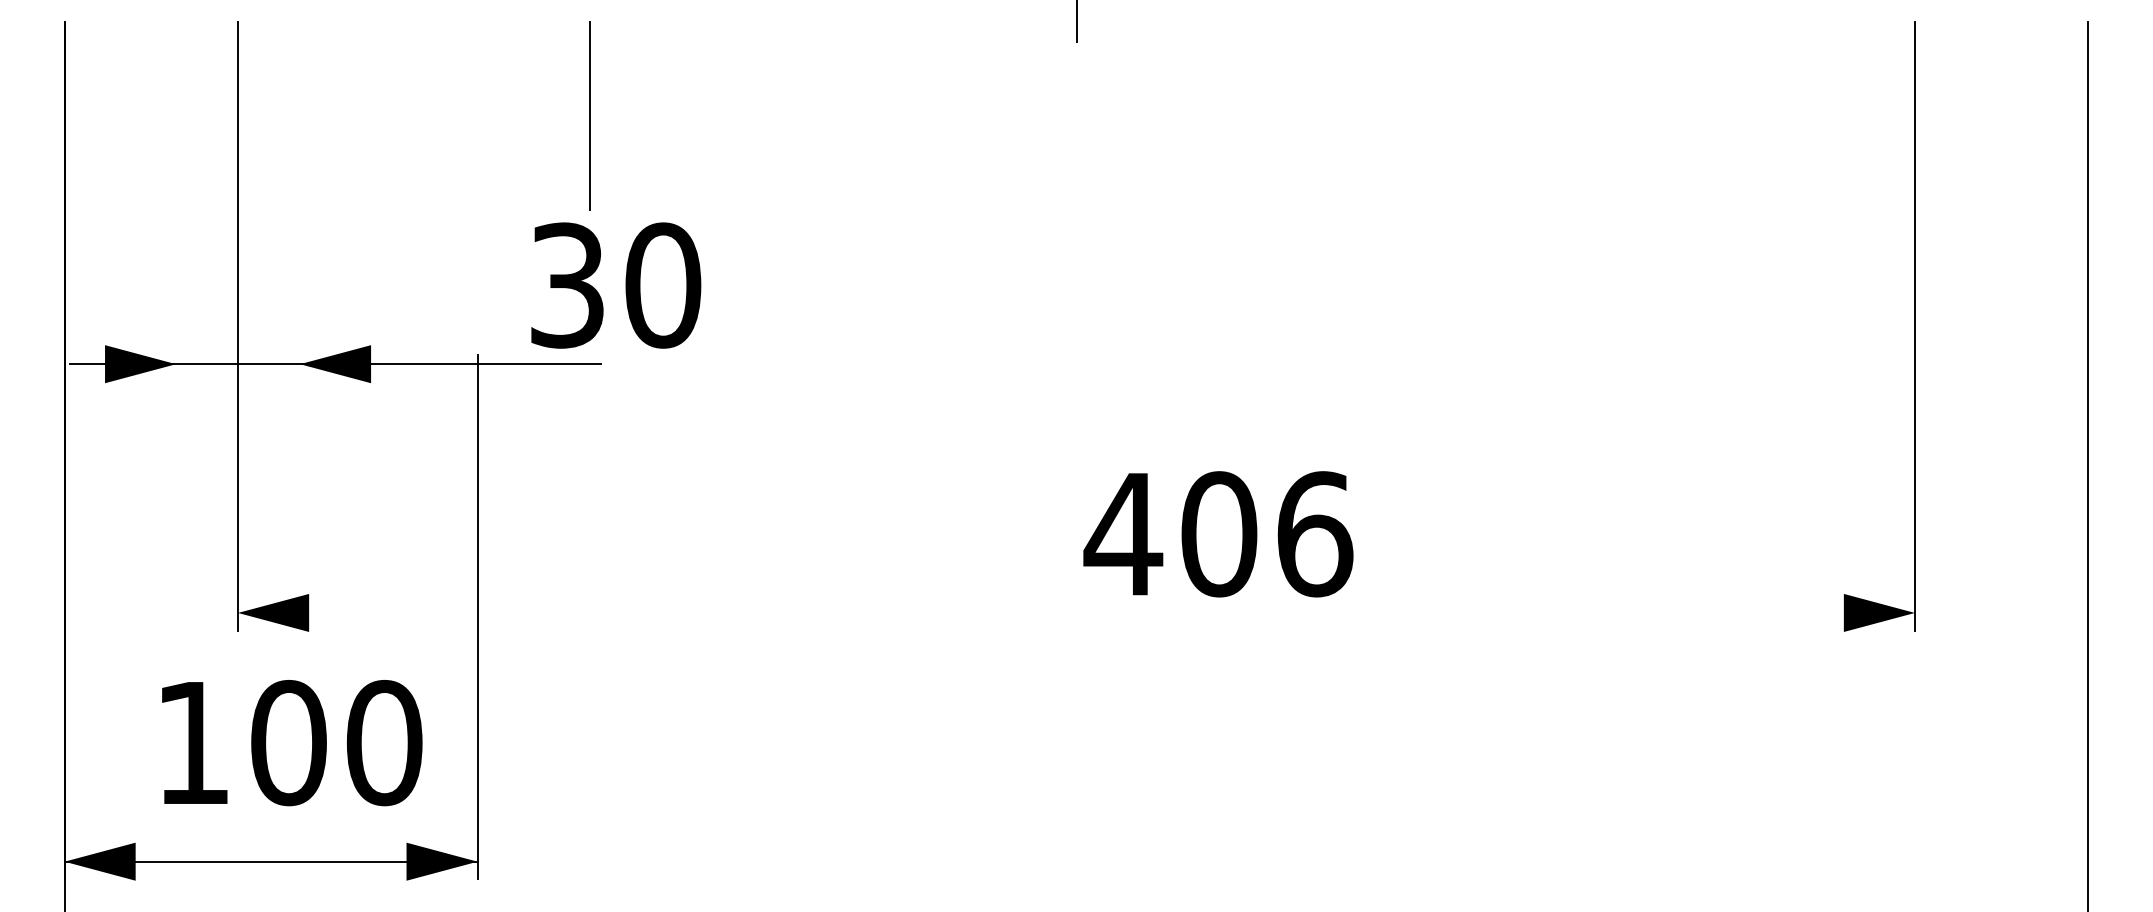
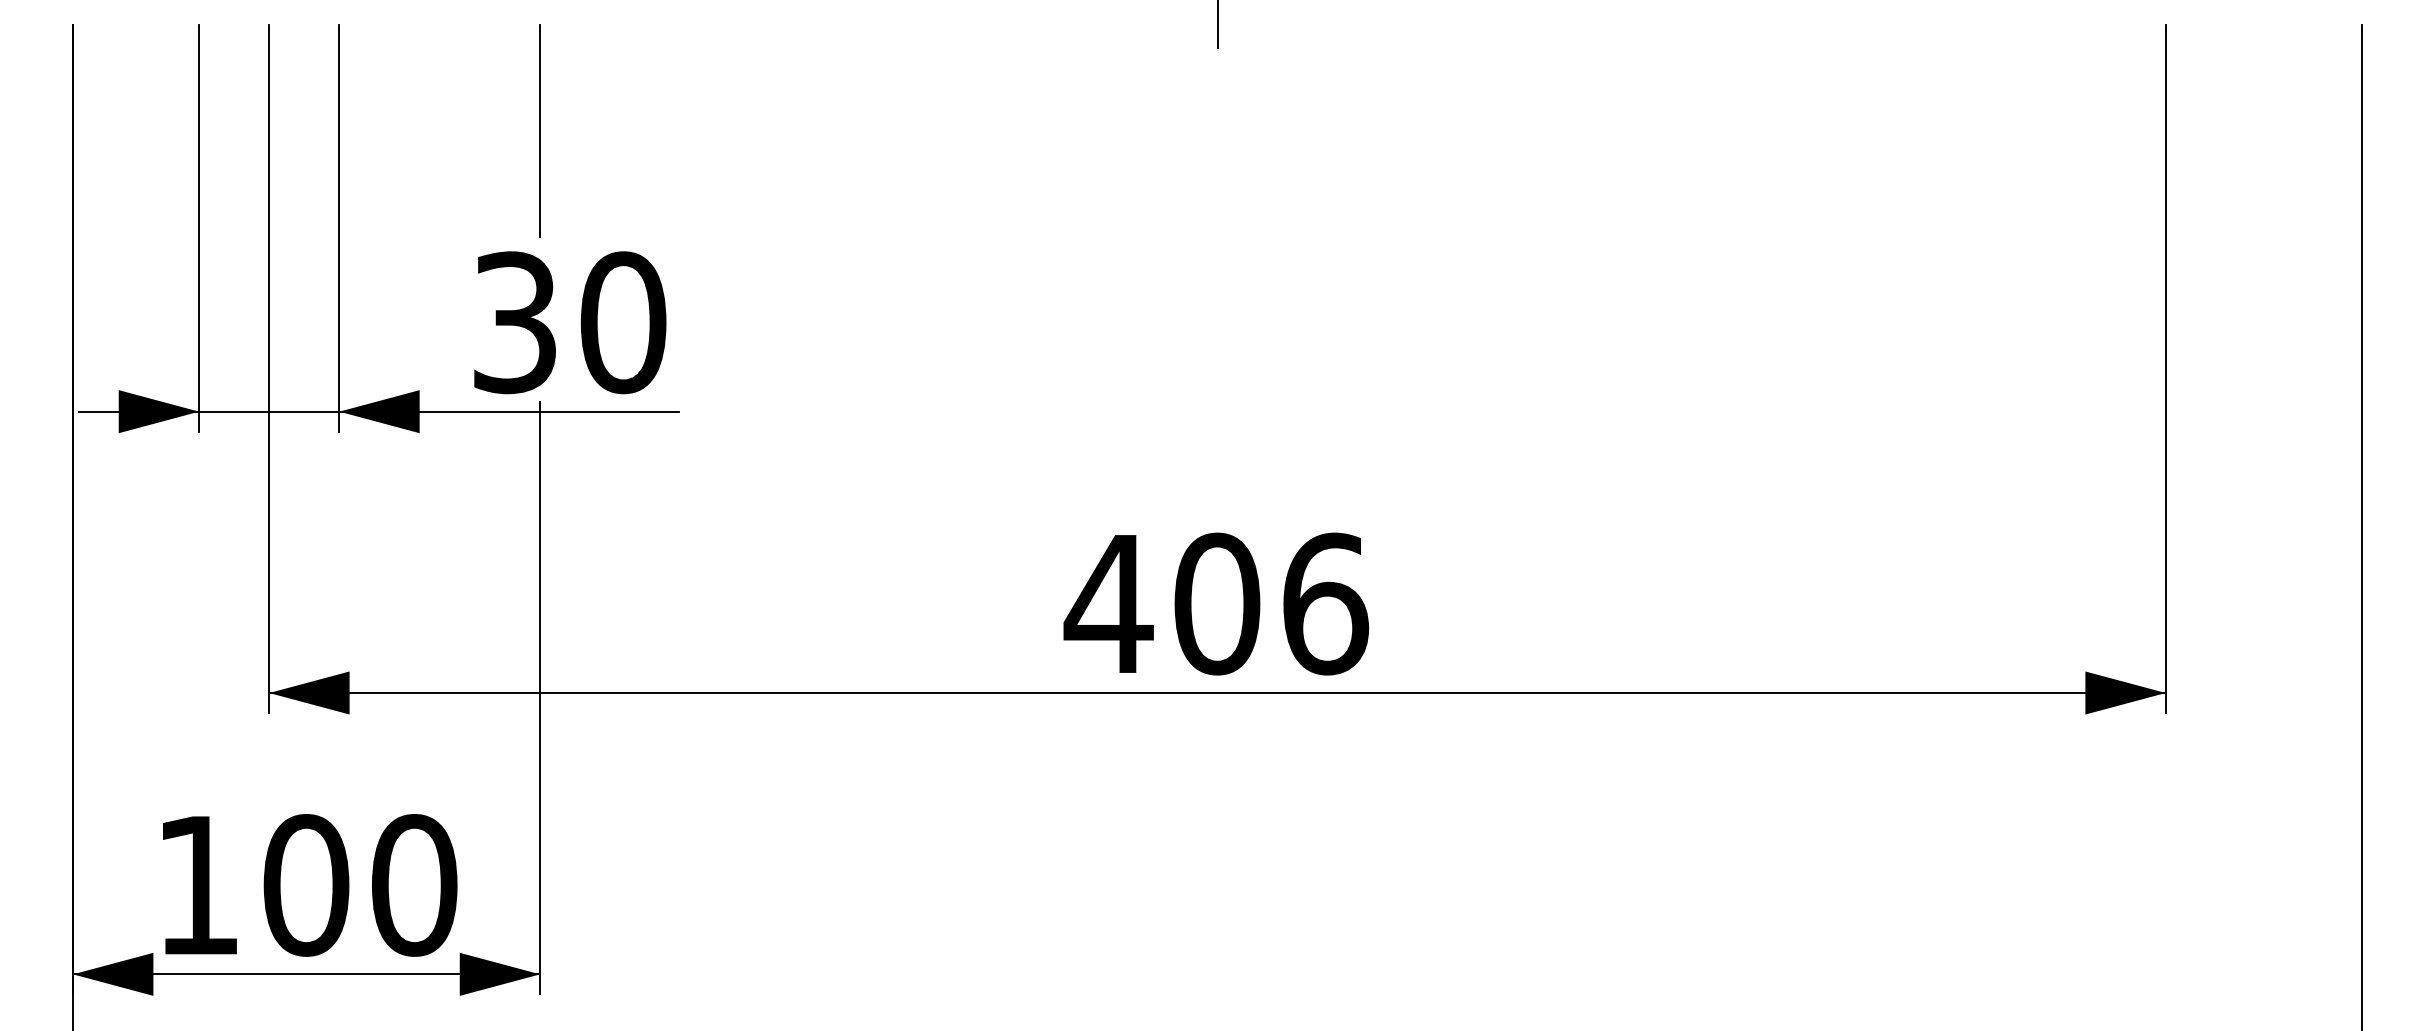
line: (589, 115) -> (540, 130), moved
line: (176, 201) -> (199, 227), added
line: (300, 201) -> (339, 227), added
text: (616, 285) -> (570, 322), moved
text: (1218, 534) -> (1216, 604), moved
line: (1076, 612) -> (1217, 692), added
text: (292, 743) -> (310, 885), moved

